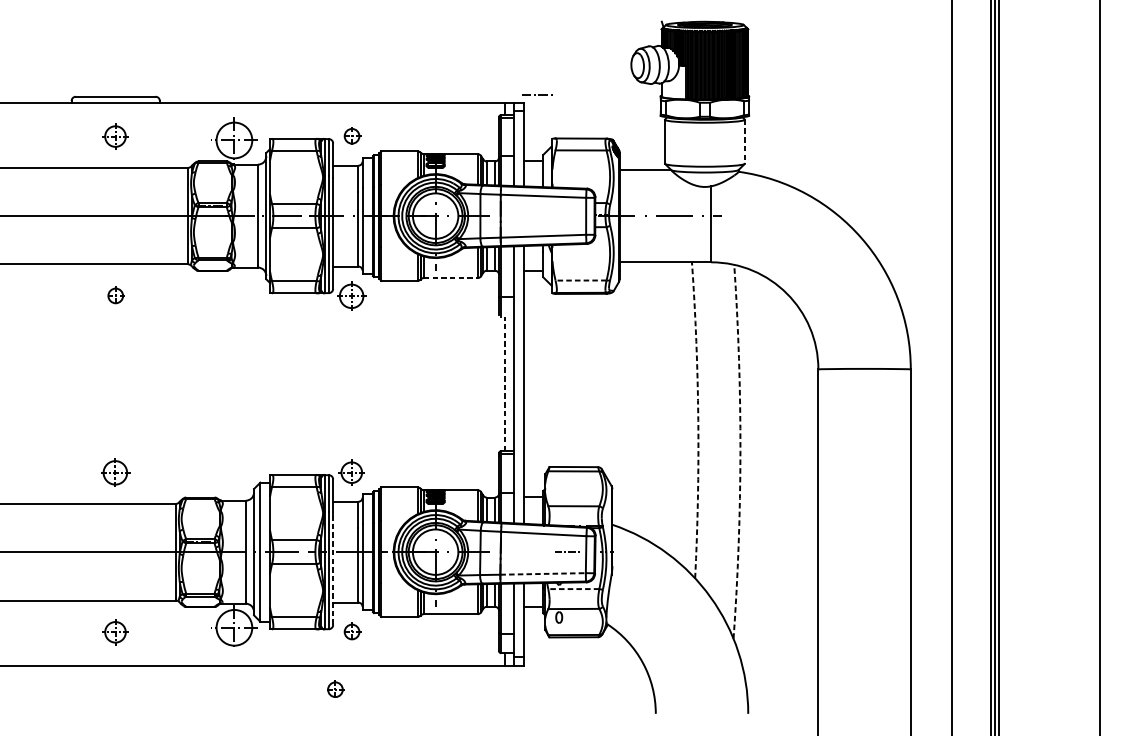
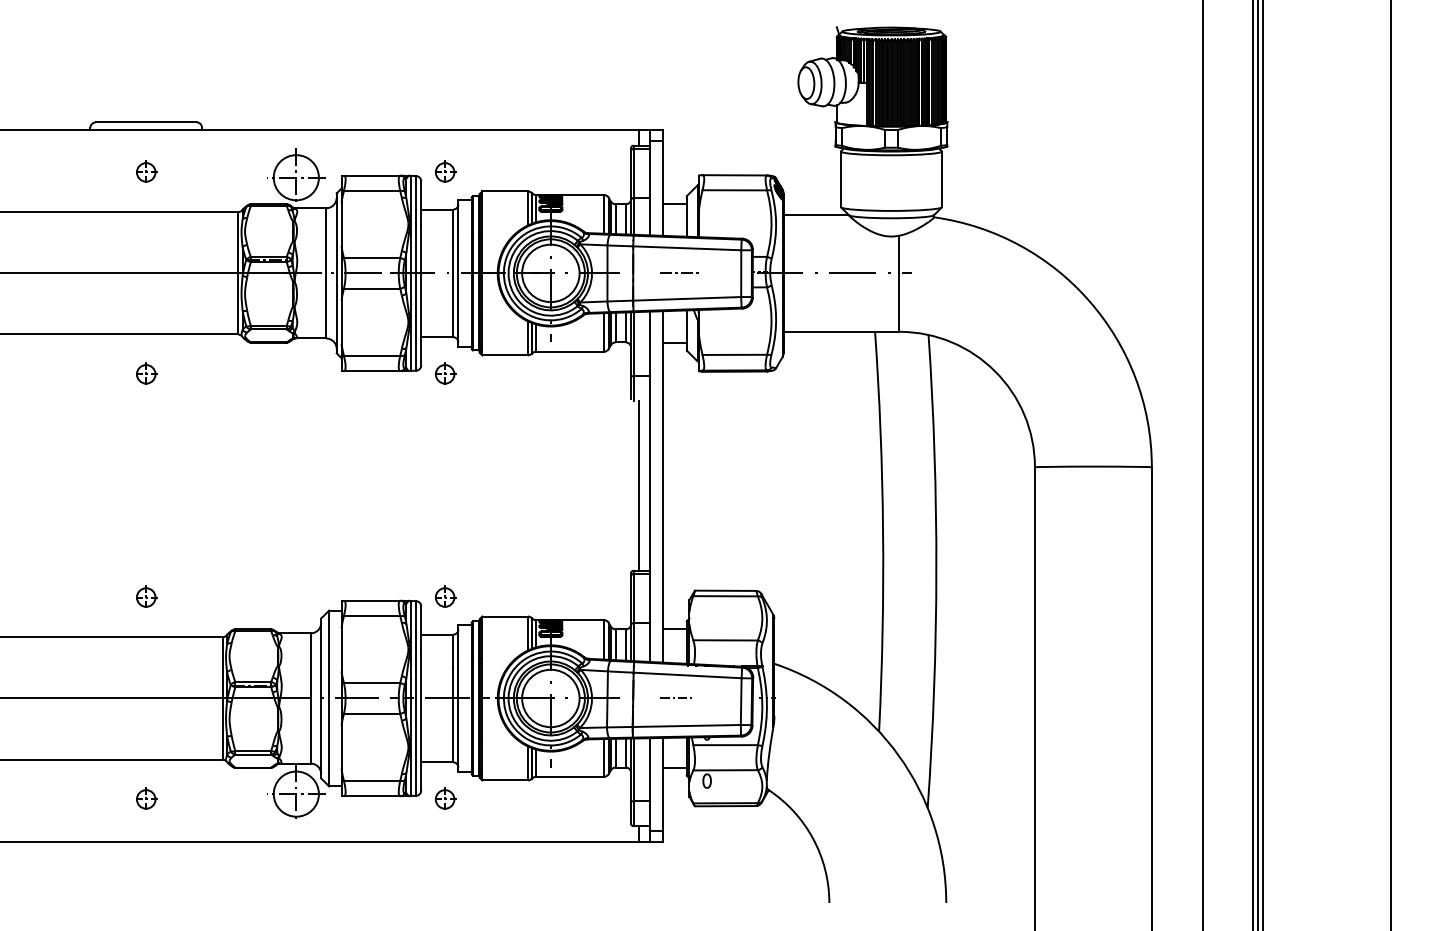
line: (535, 94) -> (677, 272), moved
part: (115, 135) -> (146, 171), size x0.71
line: (744, 141) -> (941, 179), dashed -> solid
line: (451, 277) -> (570, 351), dashed -> solid
line: (580, 280) -> (734, 354), dashed -> solid
part: (352, 295) -> (445, 373), size x0.62
line: (505, 383) -> (639, 485), dashed -> solid
arc: (698, 420) -> (883, 531), dashed -> solid
arc: (740, 451) -> (936, 571), dashed -> solid
part: (115, 471) -> (146, 596), size x0.62
part: (352, 471) -> (445, 596), size x0.71
line: (565, 551) -> (674, 697), moved
line: (333, 569) -> (421, 720), dashed -> solid
line: (543, 573) -> (687, 725), dashed -> solid
line: (573, 589) -> (725, 745), dashed -> solid
part: (115, 631) -> (146, 798), size x0.71
part: (335, 688) -> (424, 871), removed

